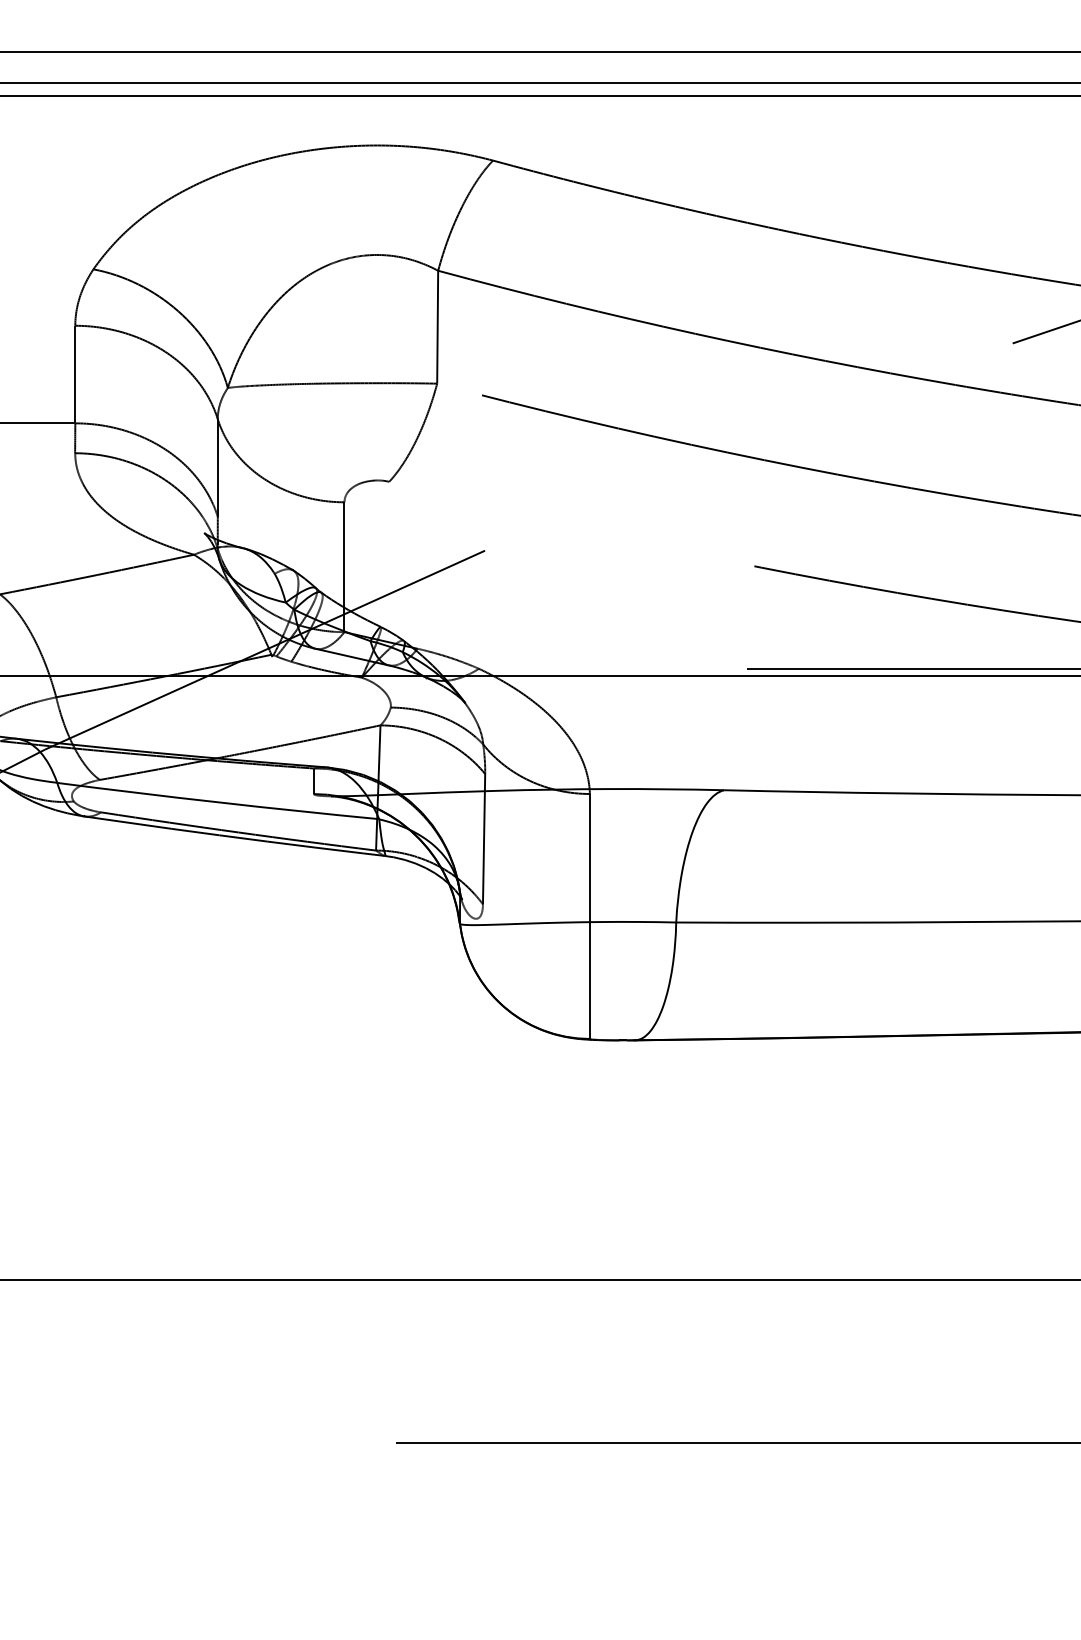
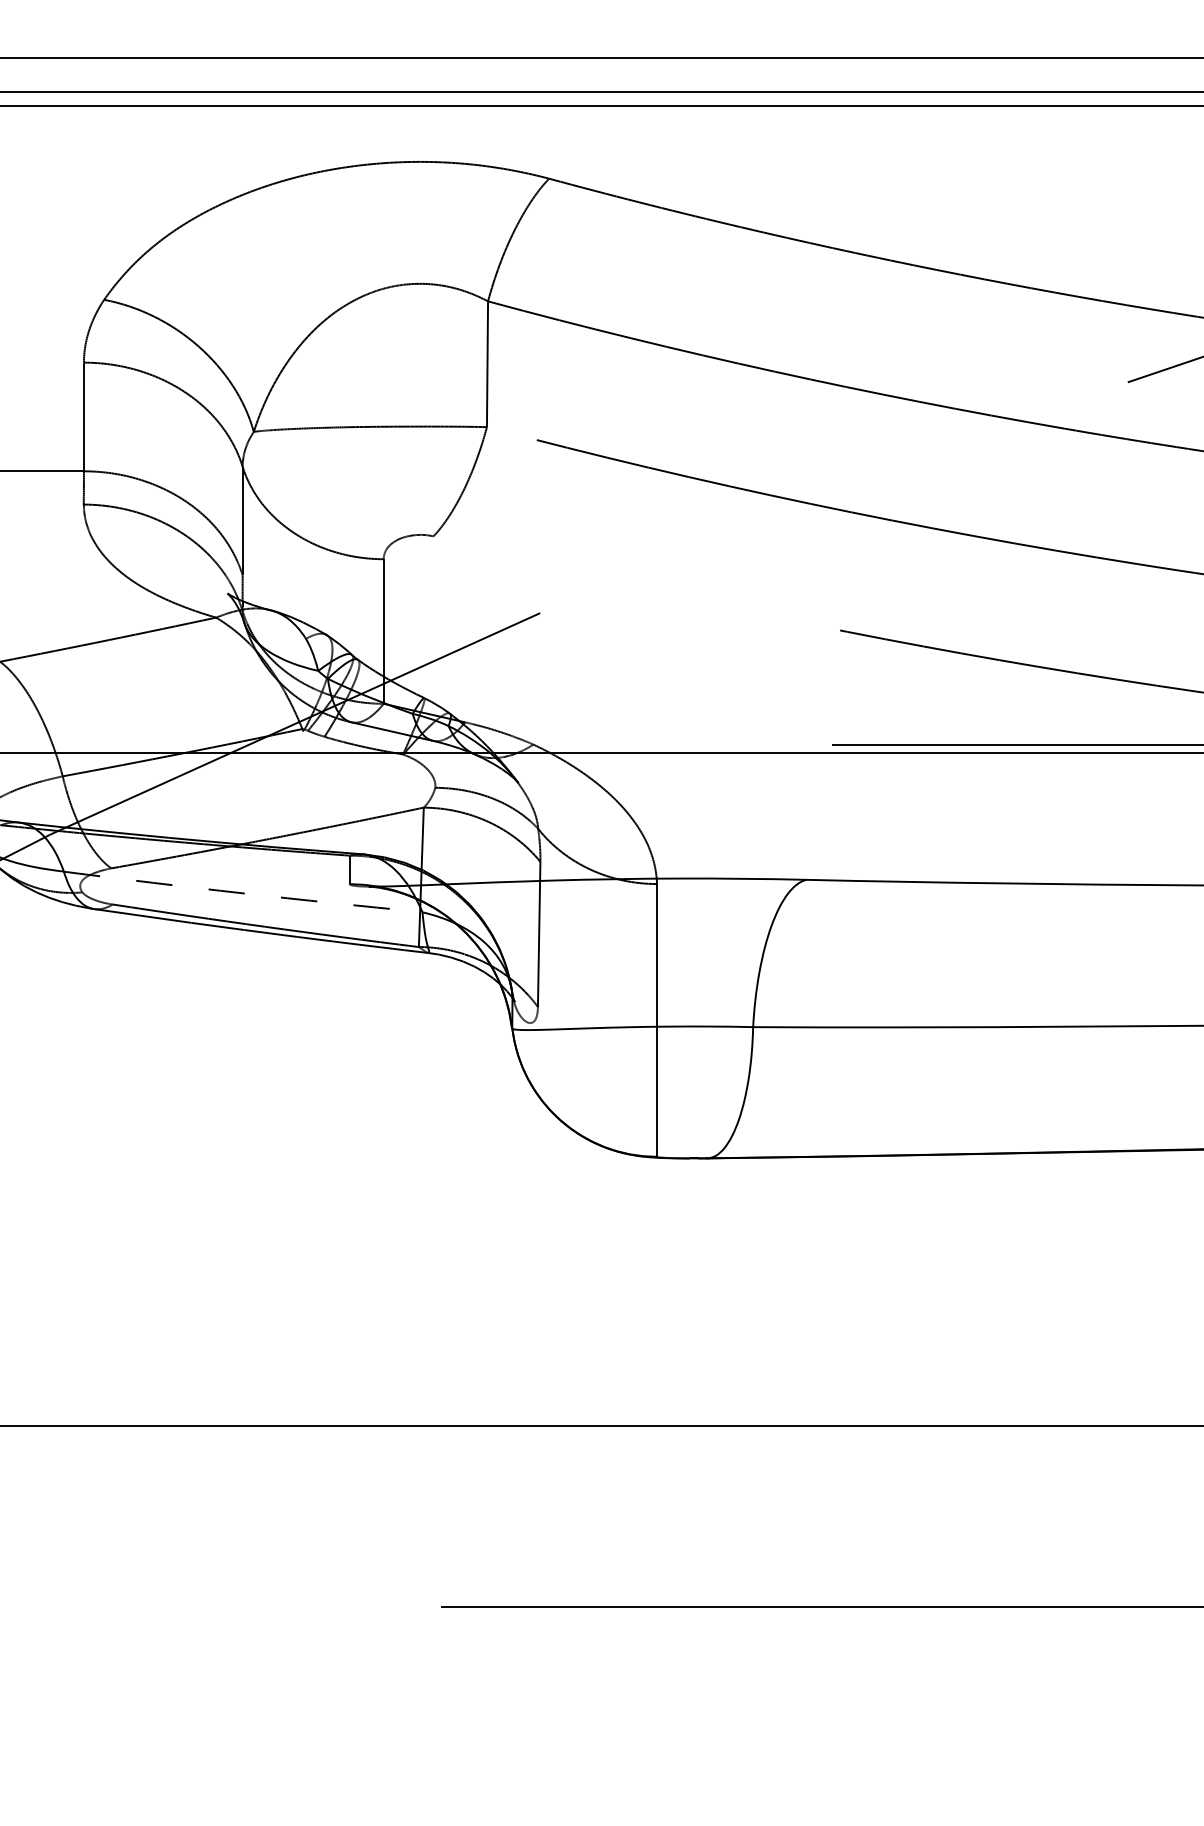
arc: (218, 802) -> (243, 893), solid -> dashed

